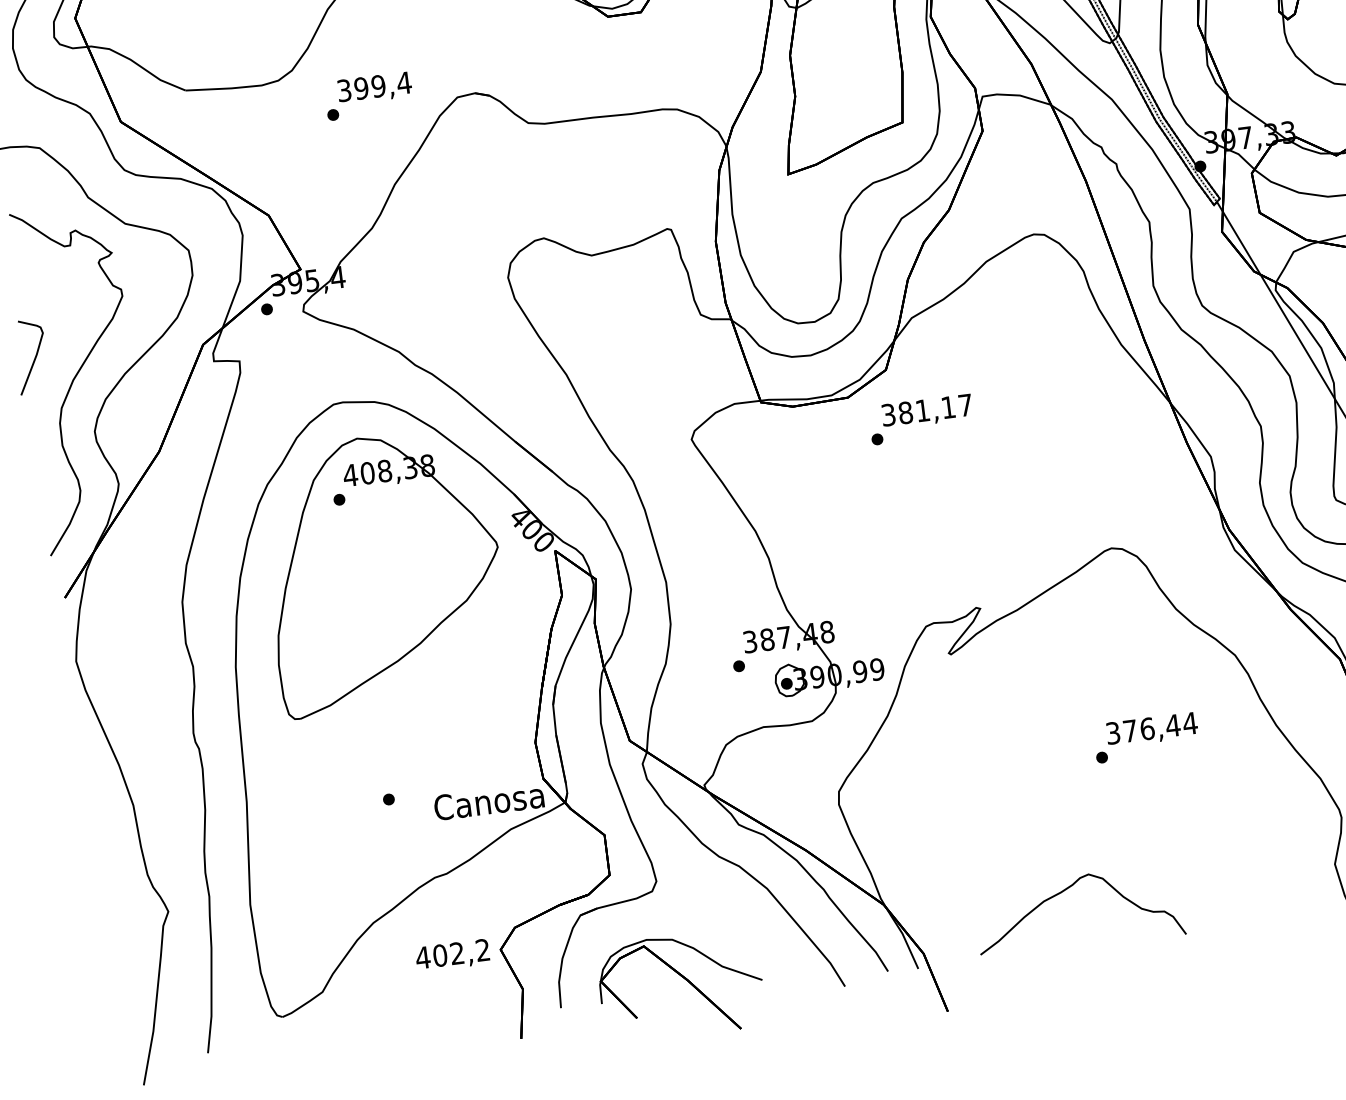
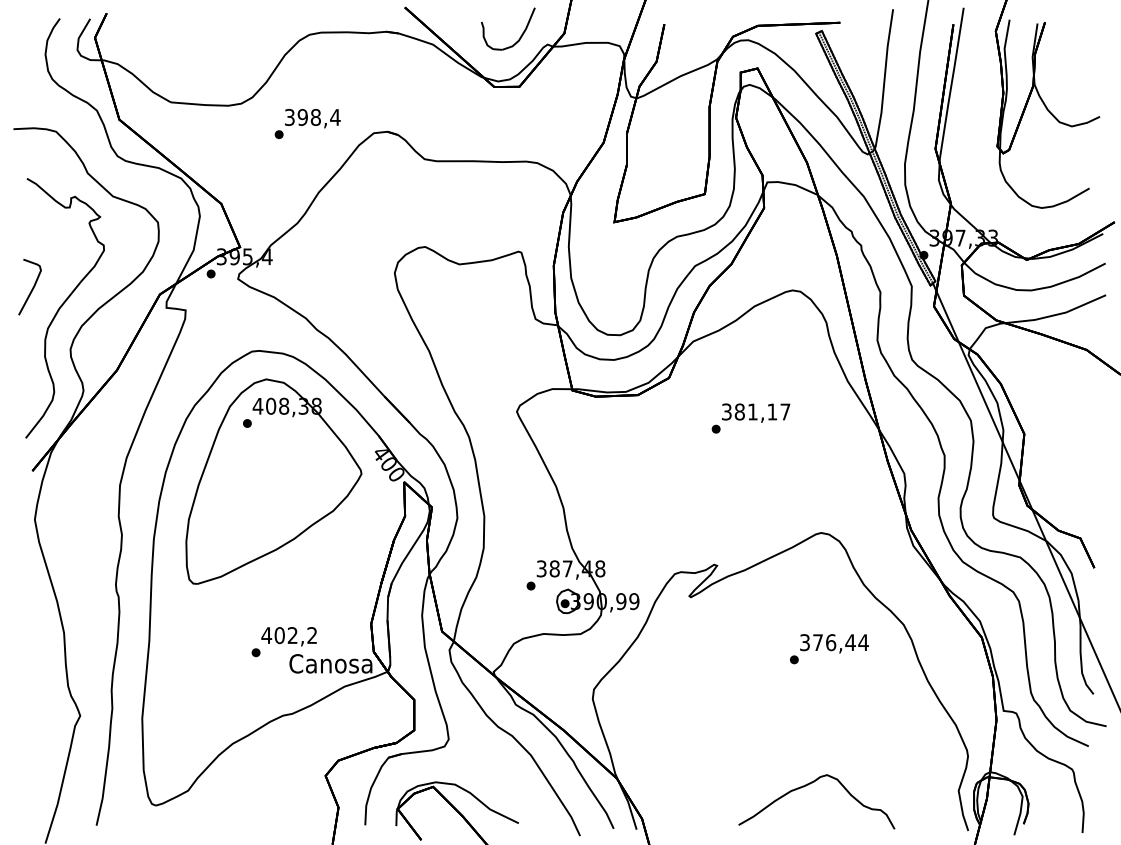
text: (378, 86) -> (315, 117), 399,4 -> 398,4
text: (920, 419) -> (750, 418), moved
text: (1146, 738) -> (829, 649), moved
part: (1065, 891) -> (808, 785), moved
text: (451, 955) -> (288, 636), moved

